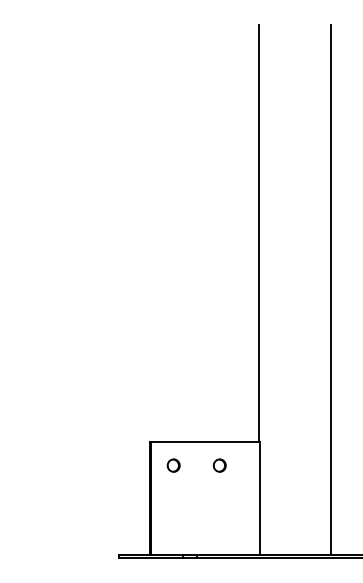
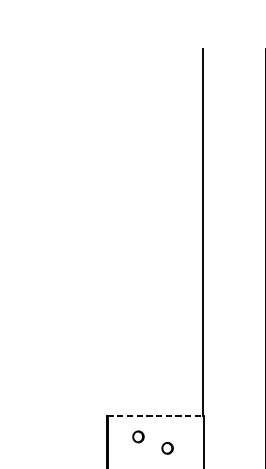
line: (205, 441) -> (155, 415), solid -> dashed
part: (173, 465) -> (138, 436), moved
part: (219, 465) -> (167, 448), moved

